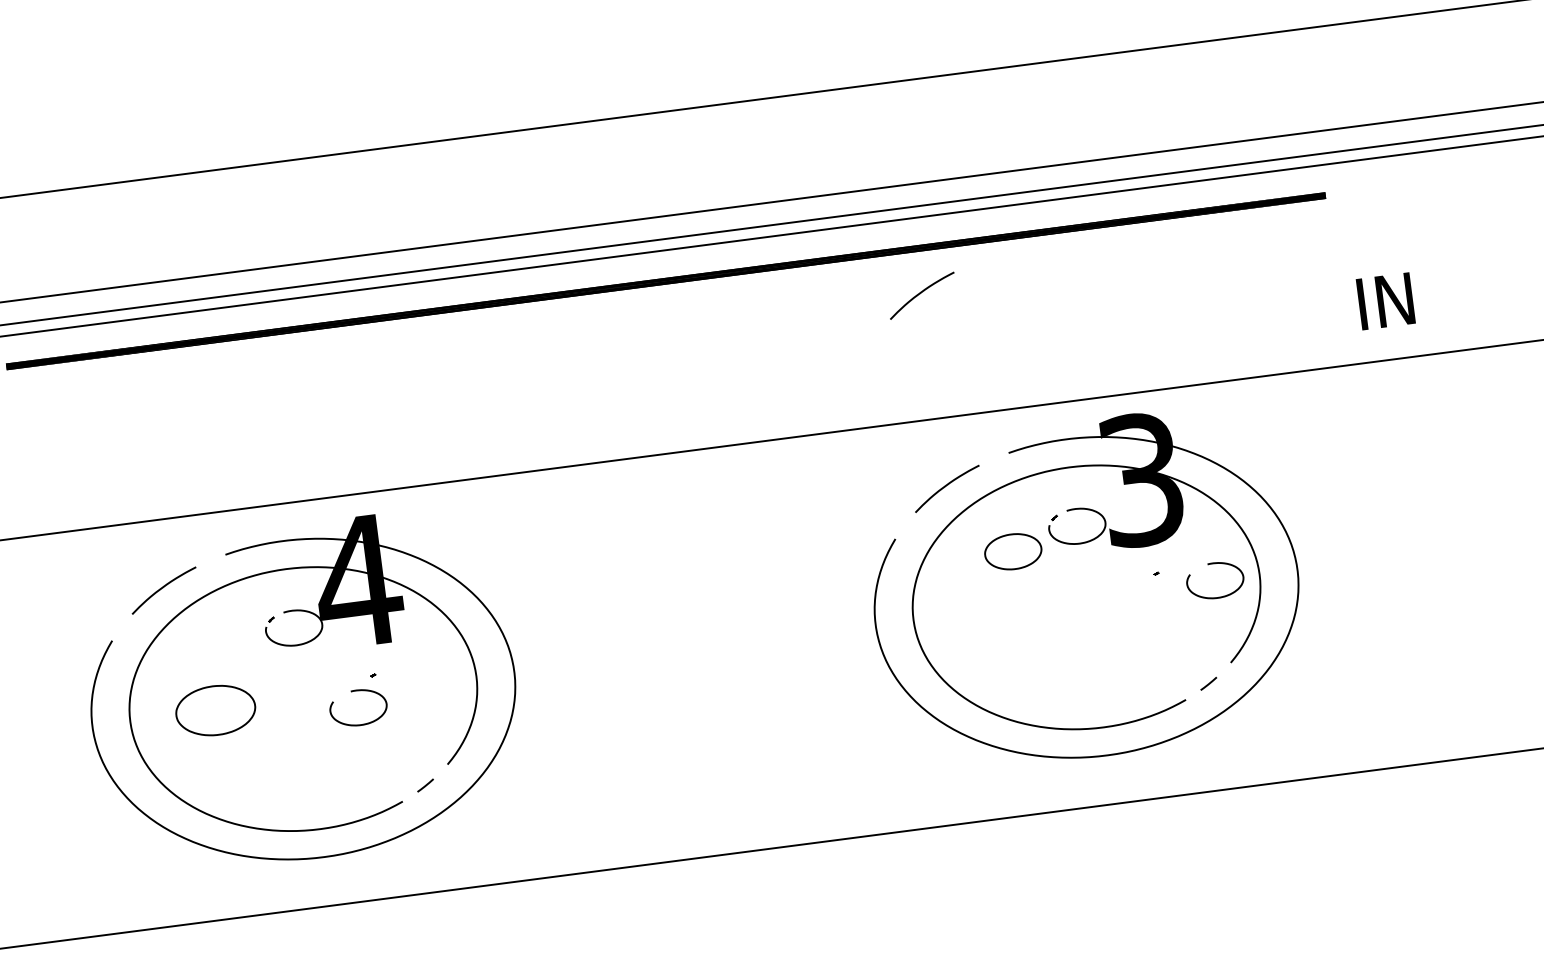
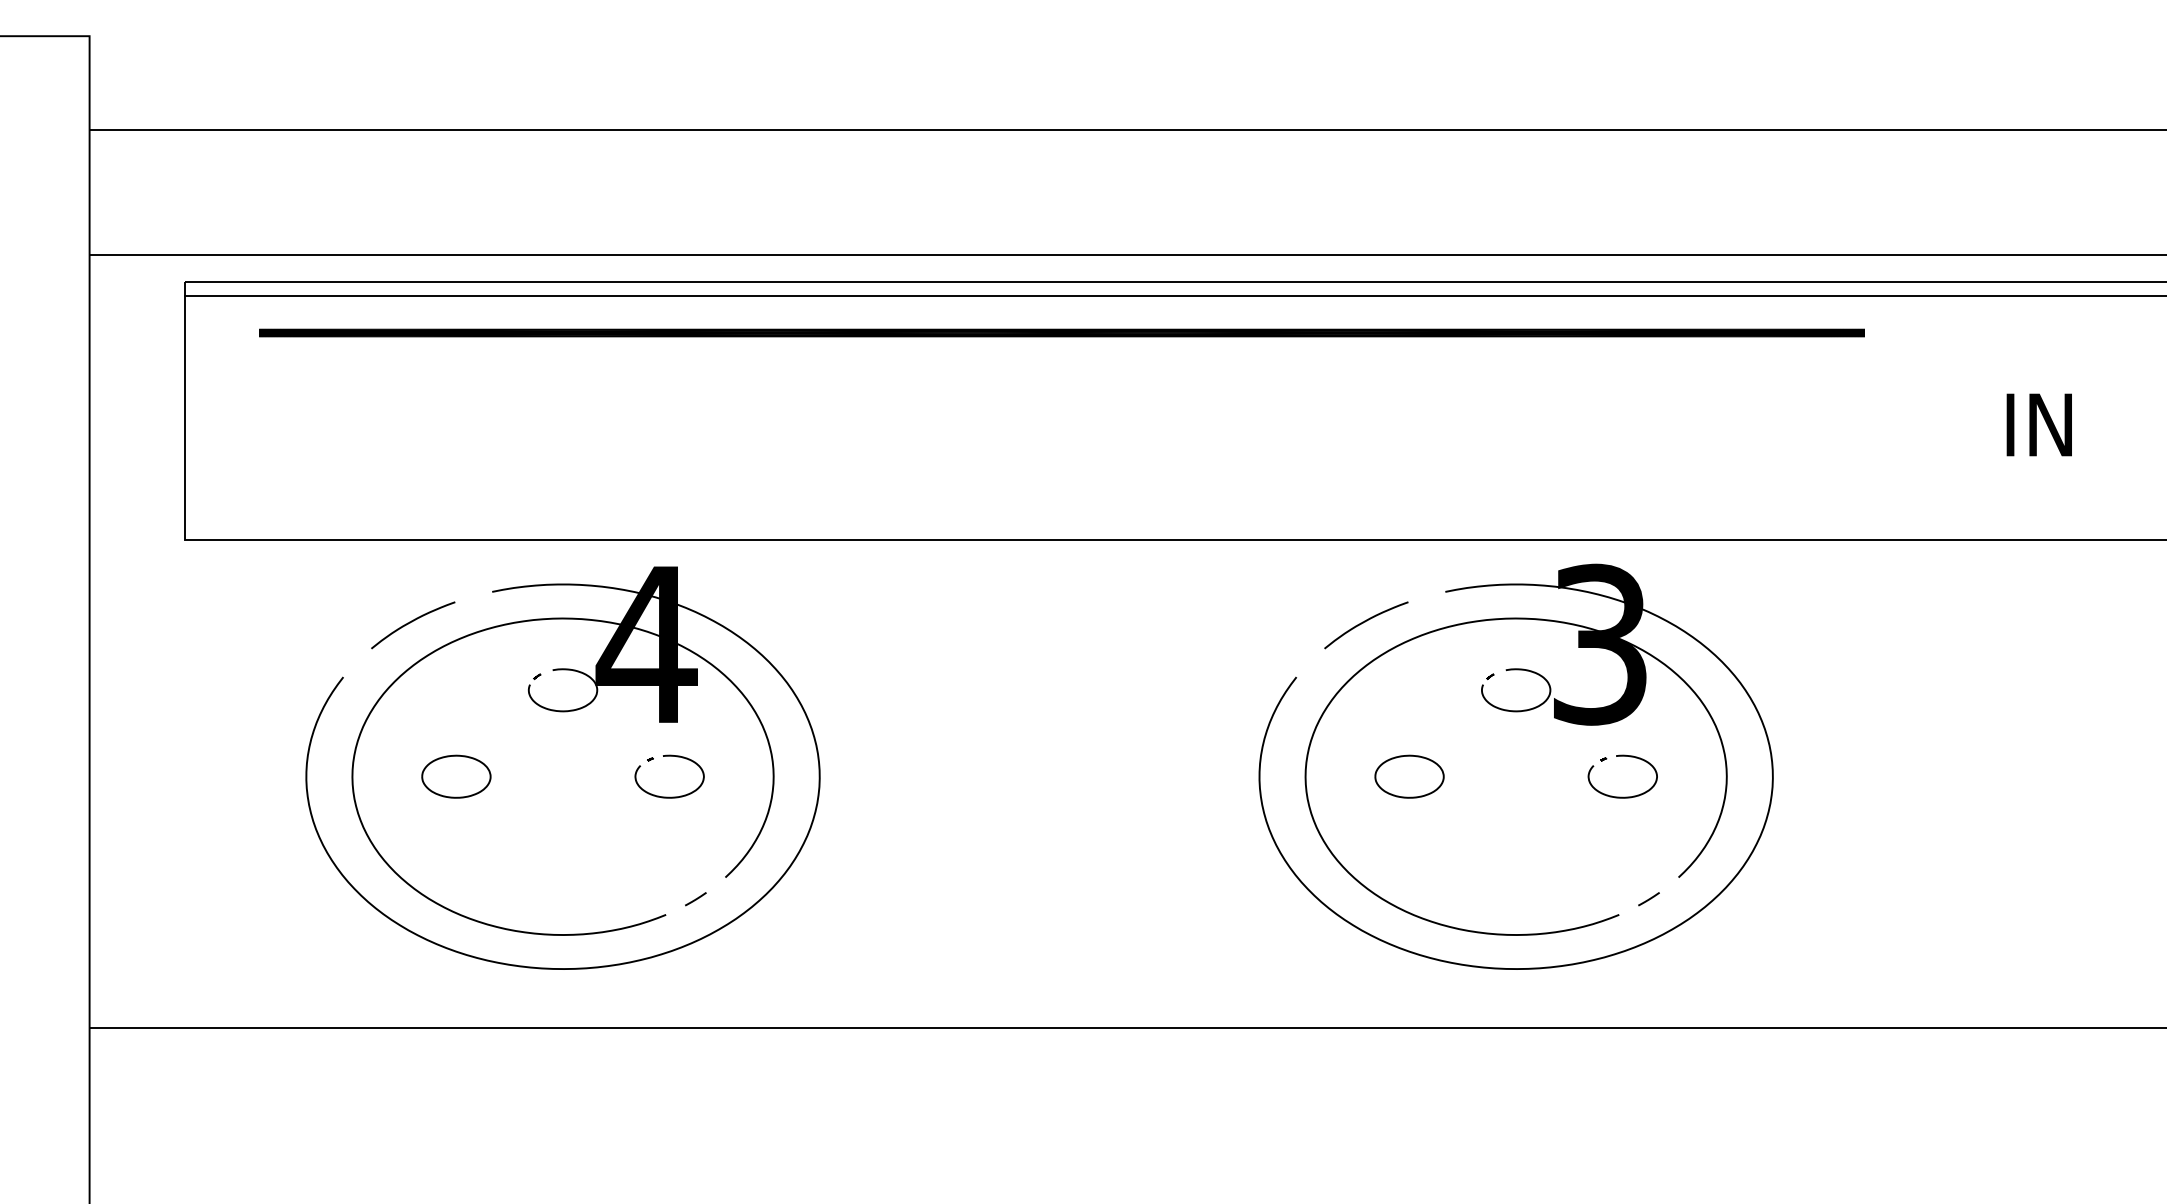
curve: (921, 293) -> (1365, 387), removed
text: (1385, 301) -> (2038, 424), moved
part: (1013, 551) -> (1409, 776), moved
curve: (1212, 564) -> (1622, 756), moved
curve: (356, 691) -> (669, 756), moved
part: (215, 710) -> (456, 776), size x0.71

